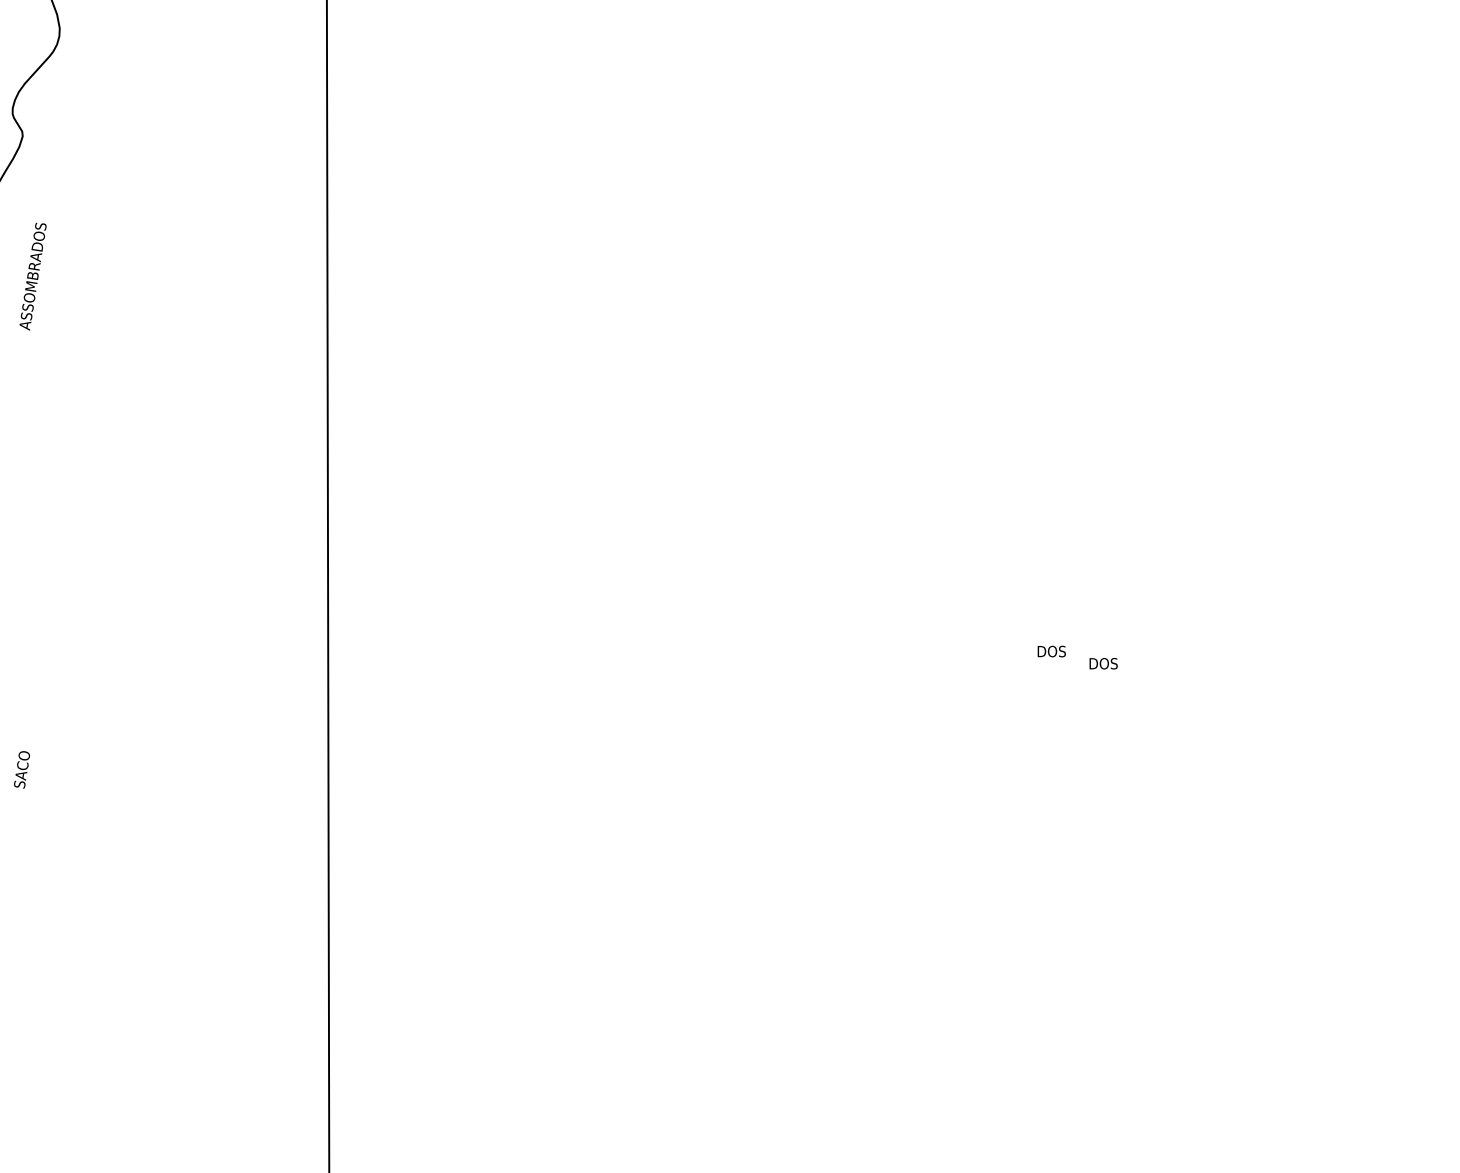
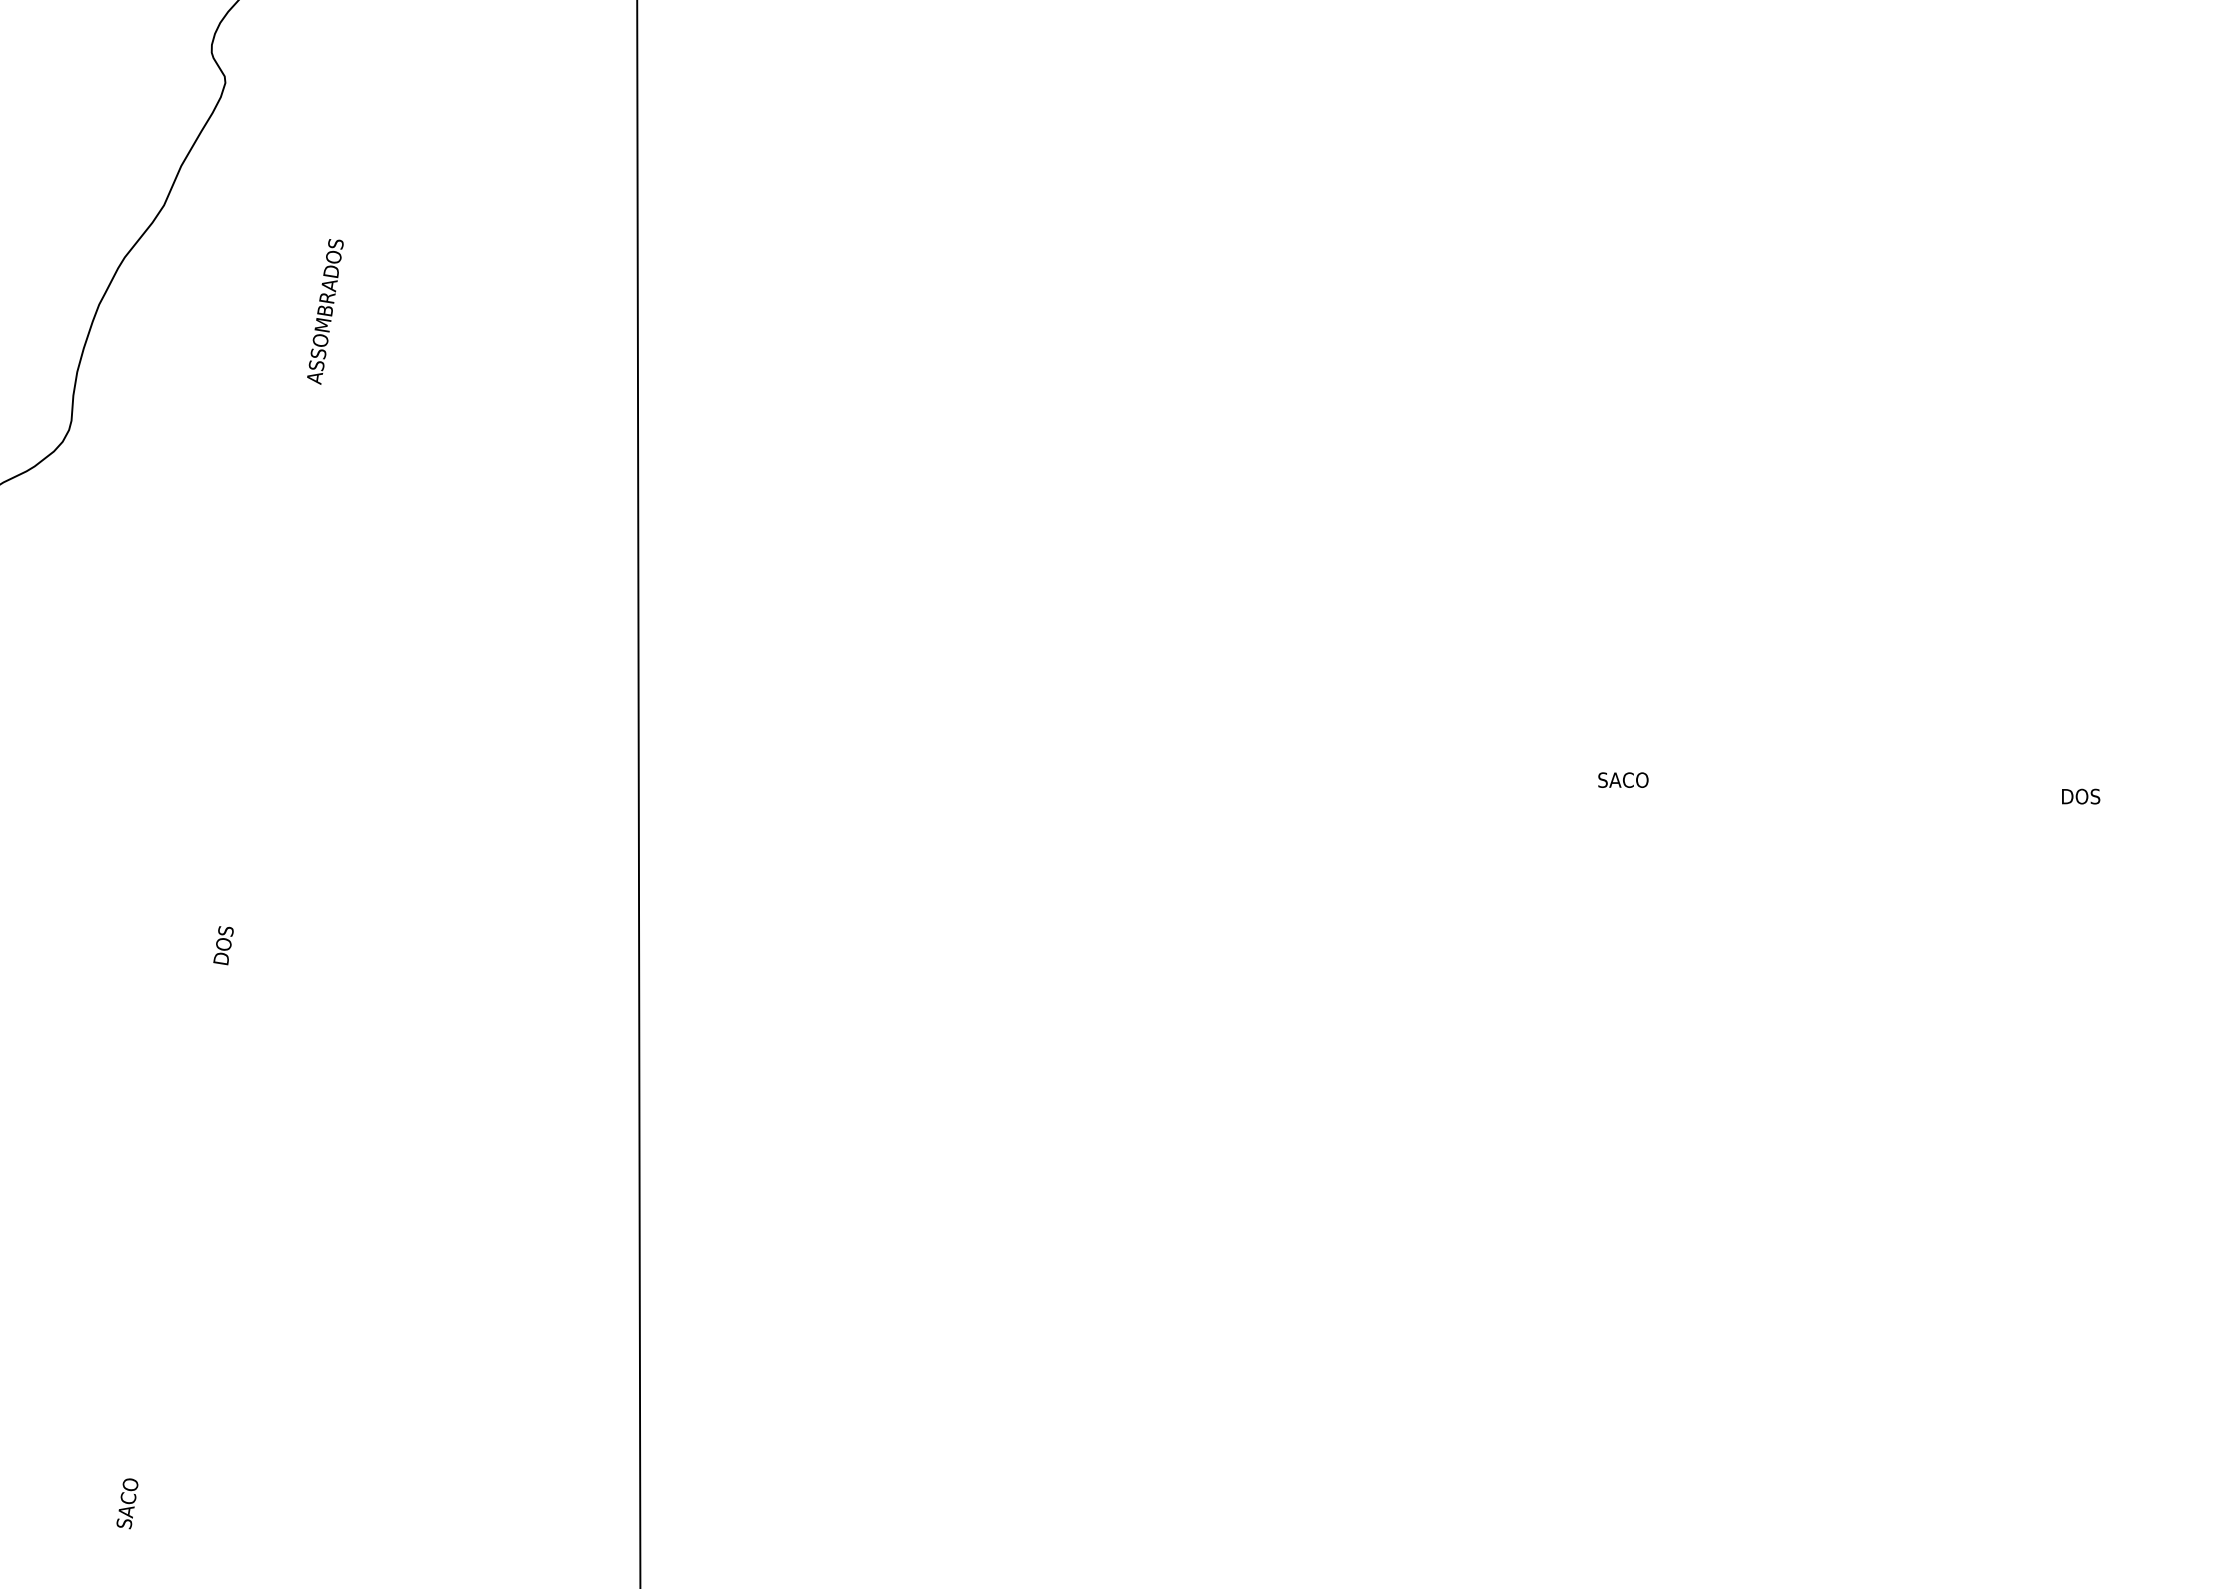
text: (33, 276) -> (325, 311), moved
text: (1055, 651) -> (1623, 779), DOS -> SACO
text: (1103, 663) -> (2081, 796), moved
text: (22, 769) -> (224, 939), SACO -> DOS

